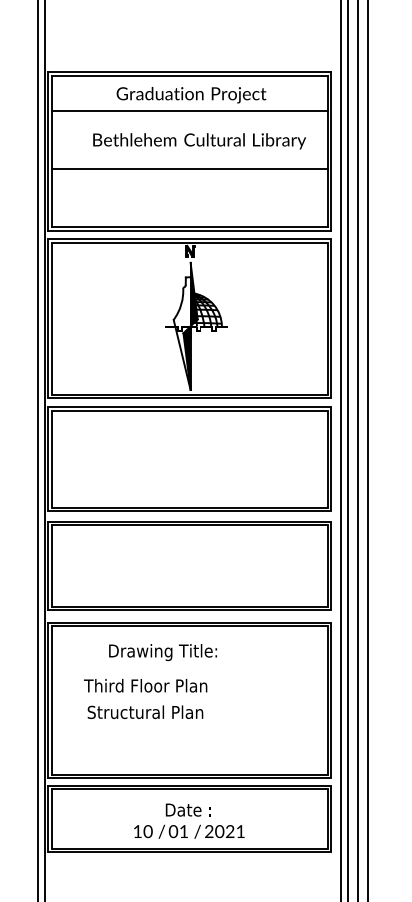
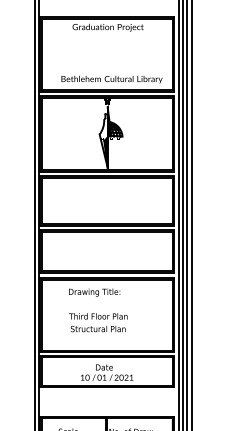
line: (188, 111) -> (106, 35), removed
text: (198, 140) -> (111, 79), moved
line: (188, 168) -> (106, 62), removed
text: (145, 698) -> (98, 322), moved

